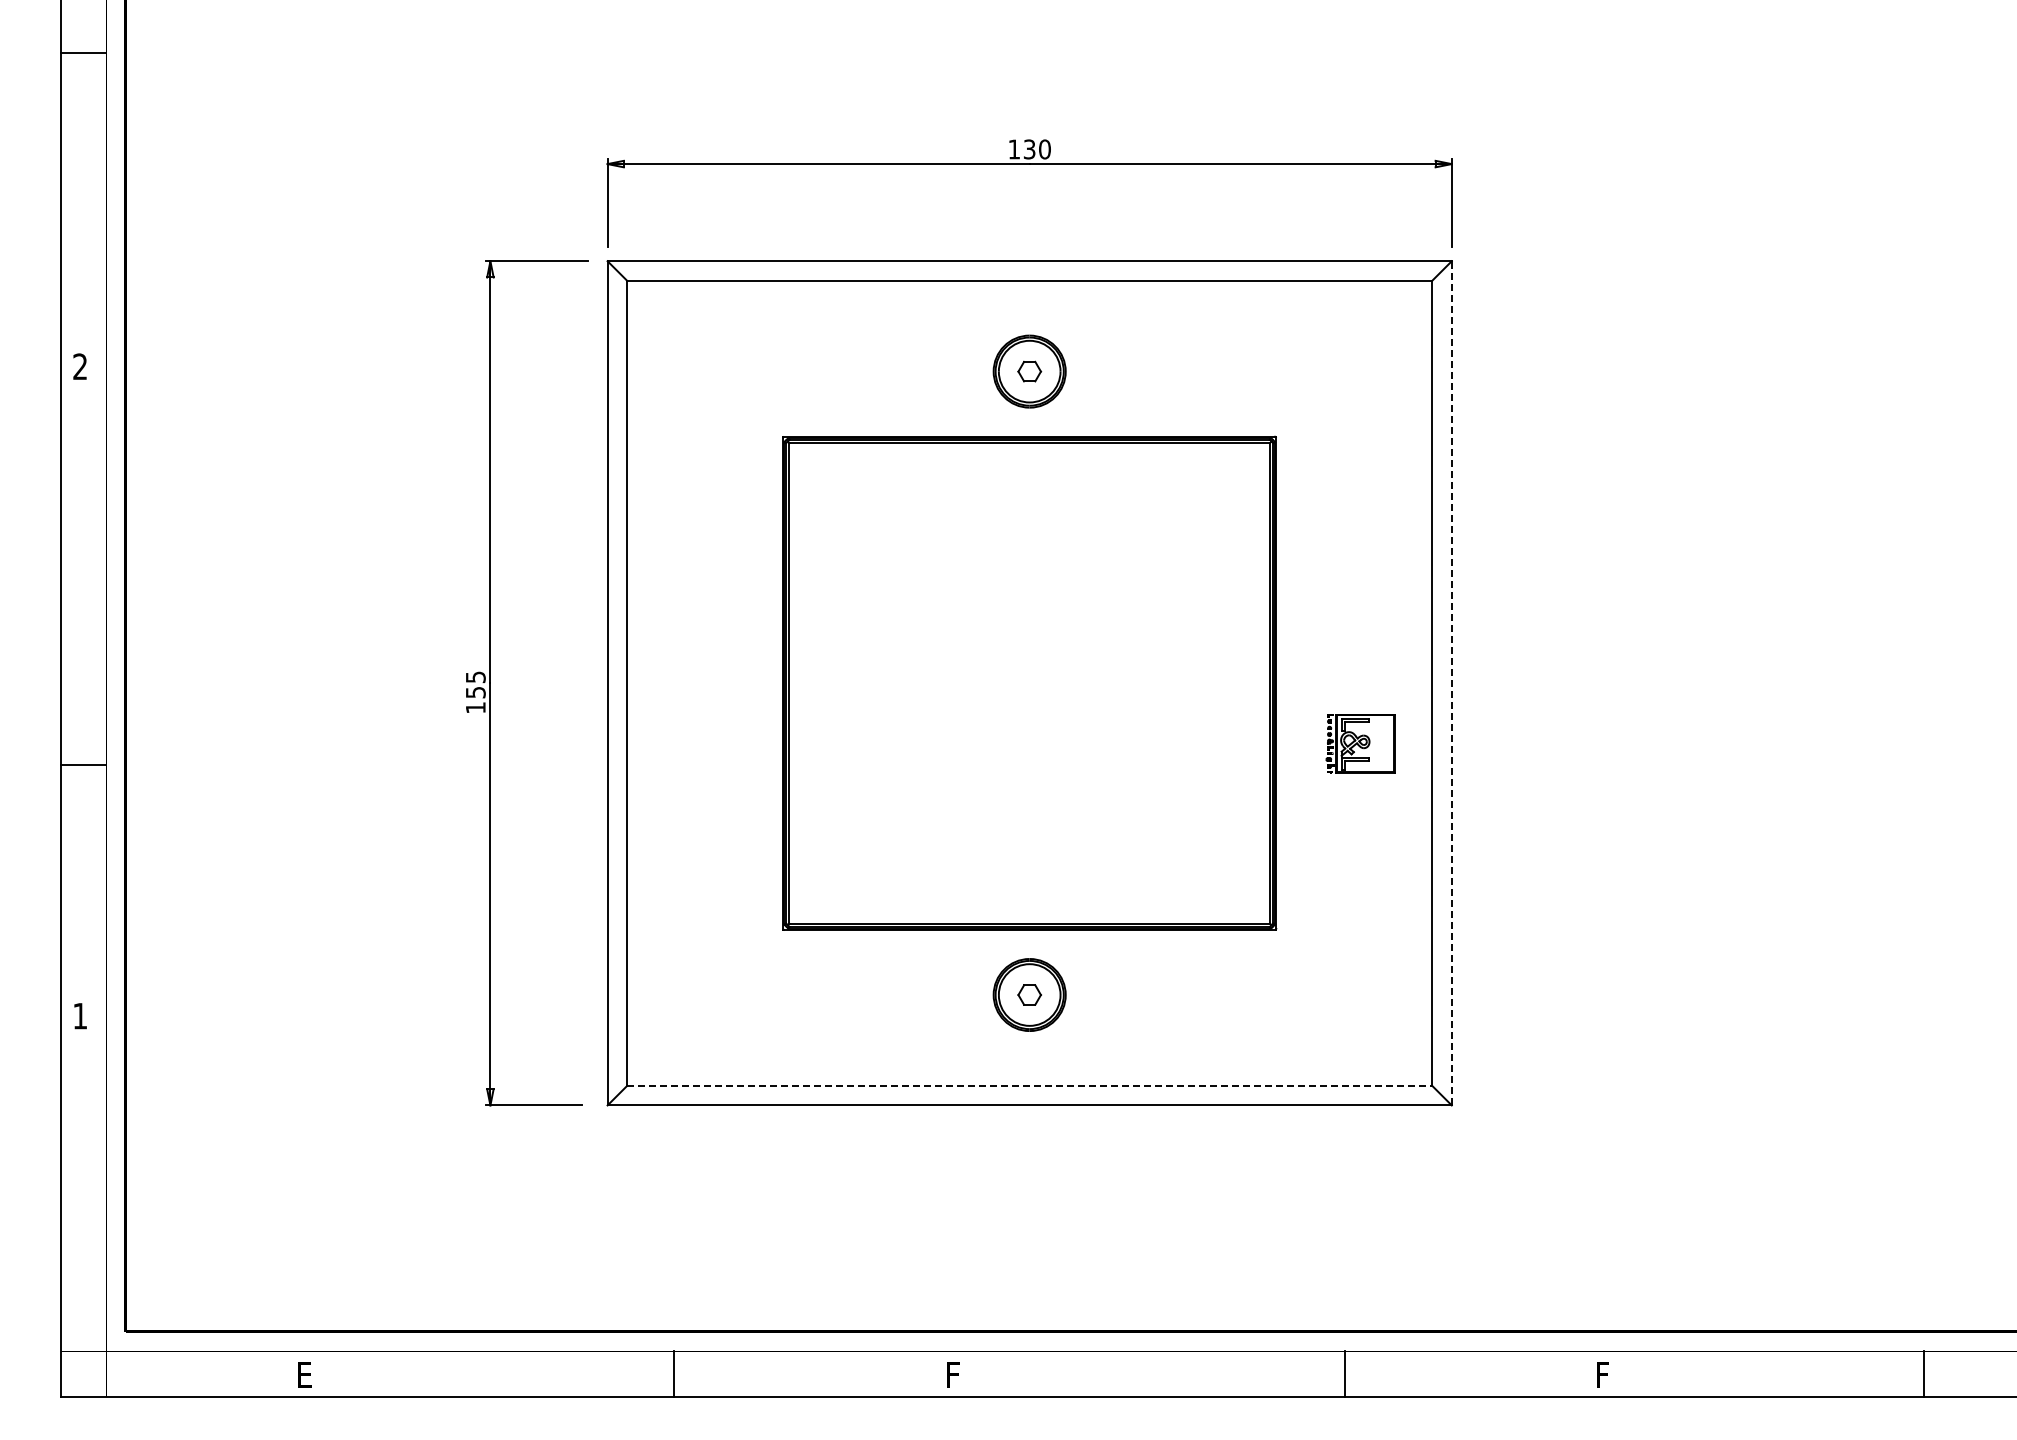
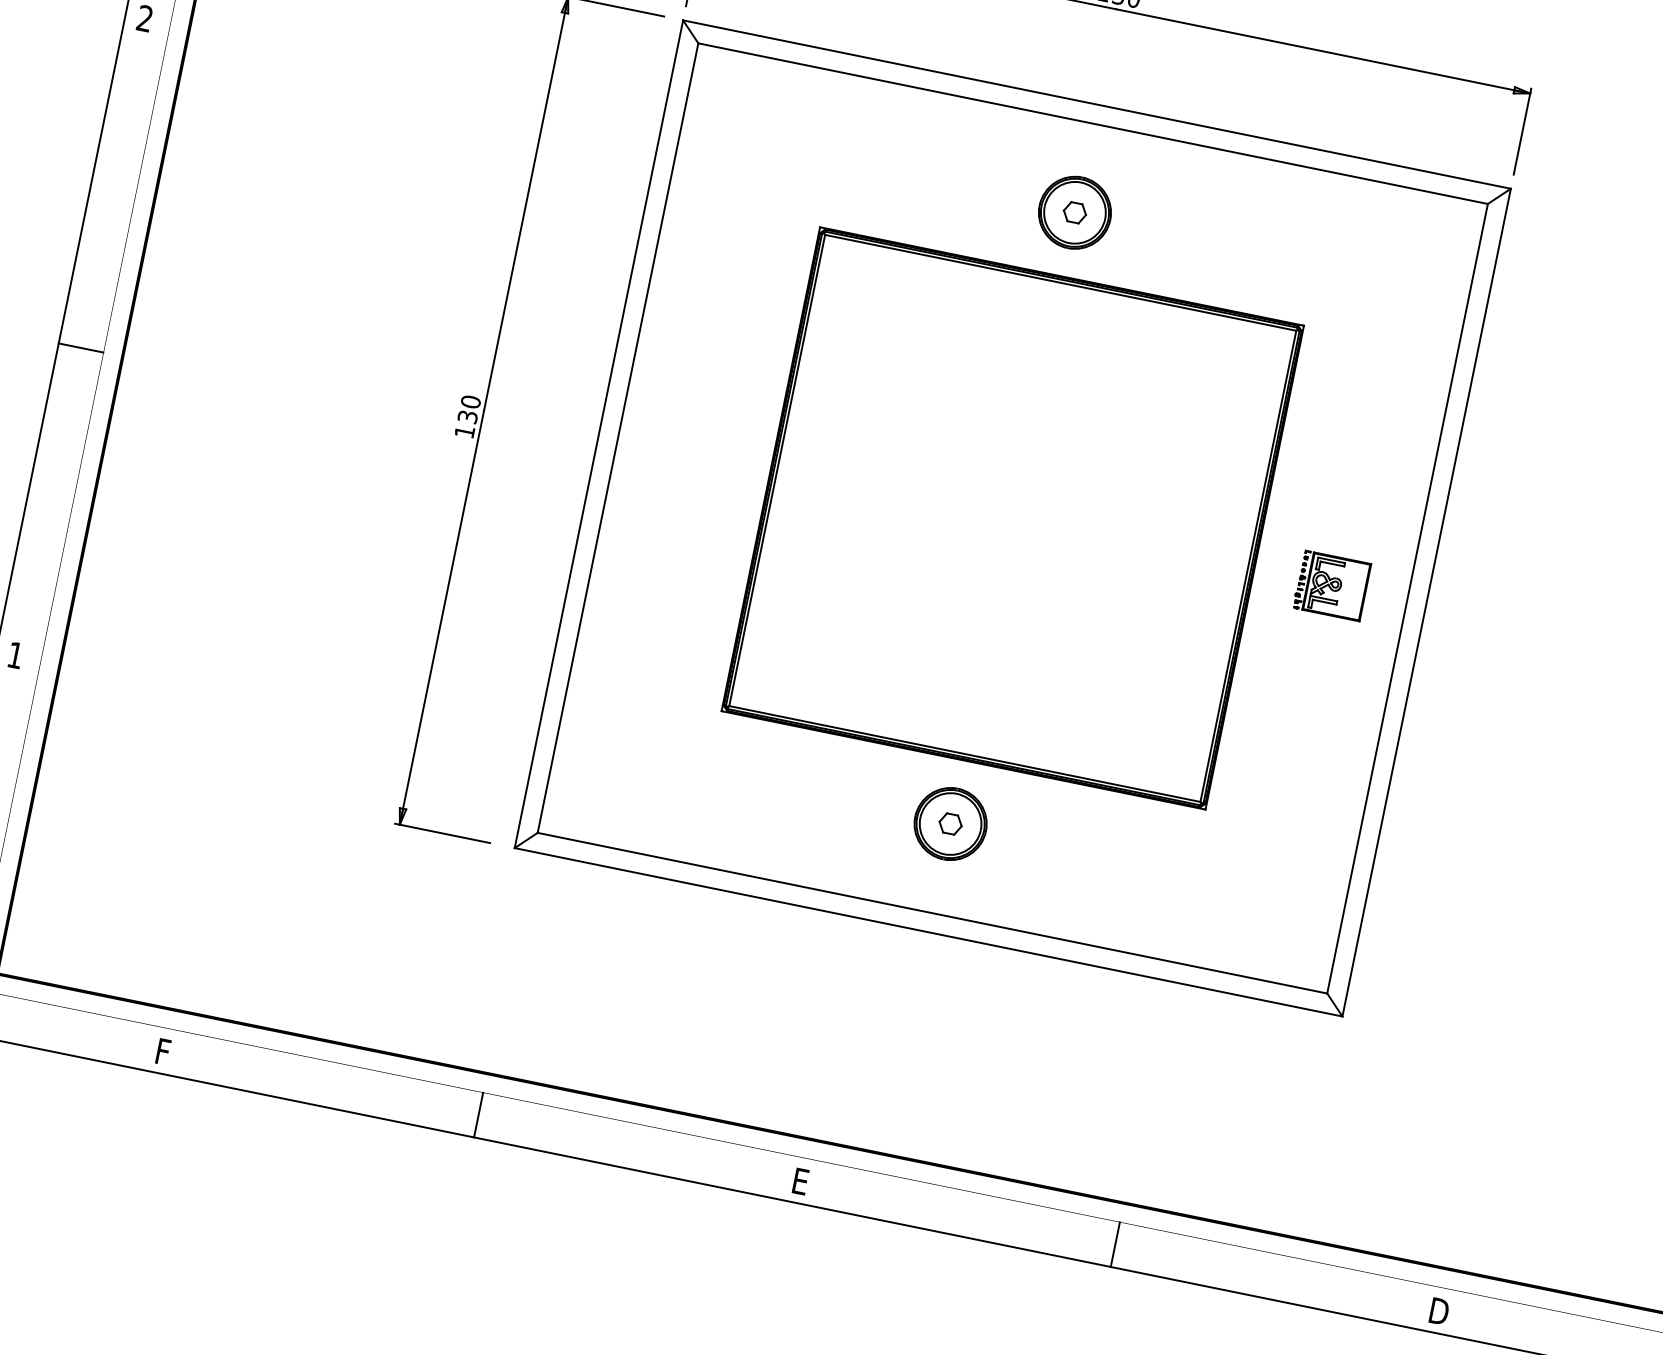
line: (1451, 682) -> (1426, 601), dashed -> solid
text: (475, 684) -> (469, 409), 155 -> 130
part: (1360, 743) -> (1331, 585), moved
line: (82, 765) -> (80, 348), moved
line: (1029, 1085) -> (932, 912), dashed -> solid
line: (674, 1373) -> (478, 1114), moved
line: (1344, 1373) -> (1115, 1243), moved
text: (306, 1374) -> (165, 1051), E -> F
text: (955, 1374) -> (802, 1181), F -> E
text: (1605, 1374) -> (1439, 1310), F -> D

